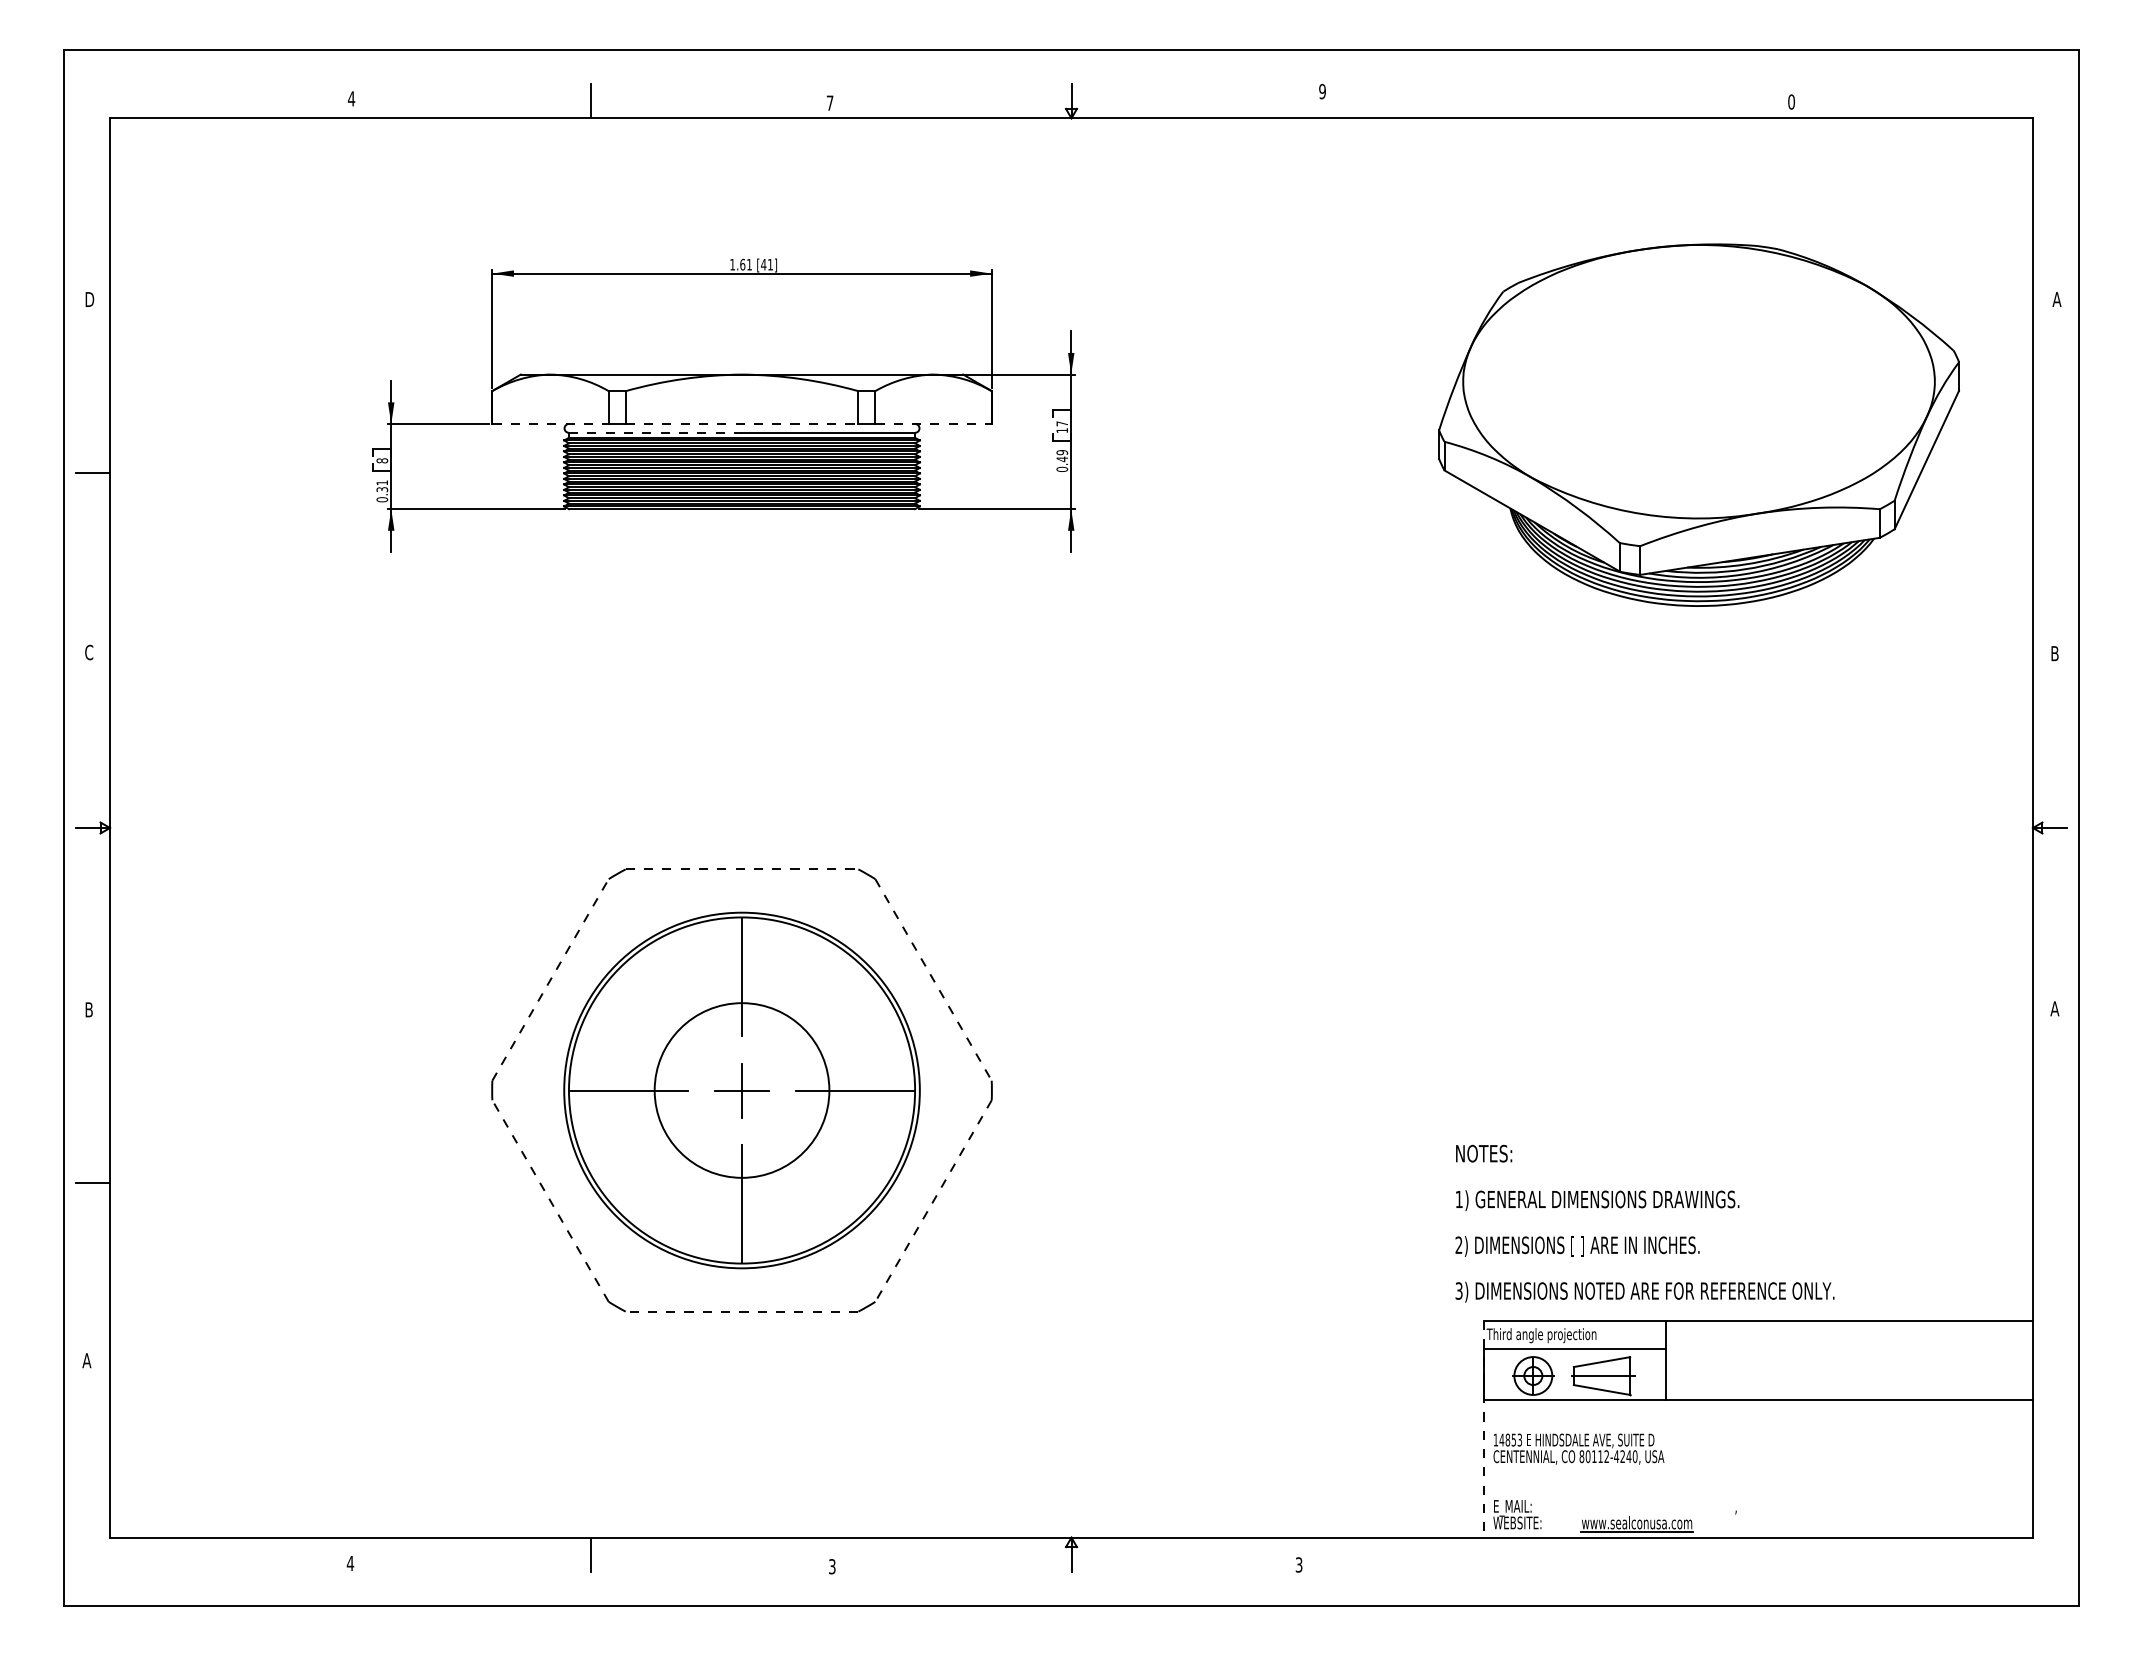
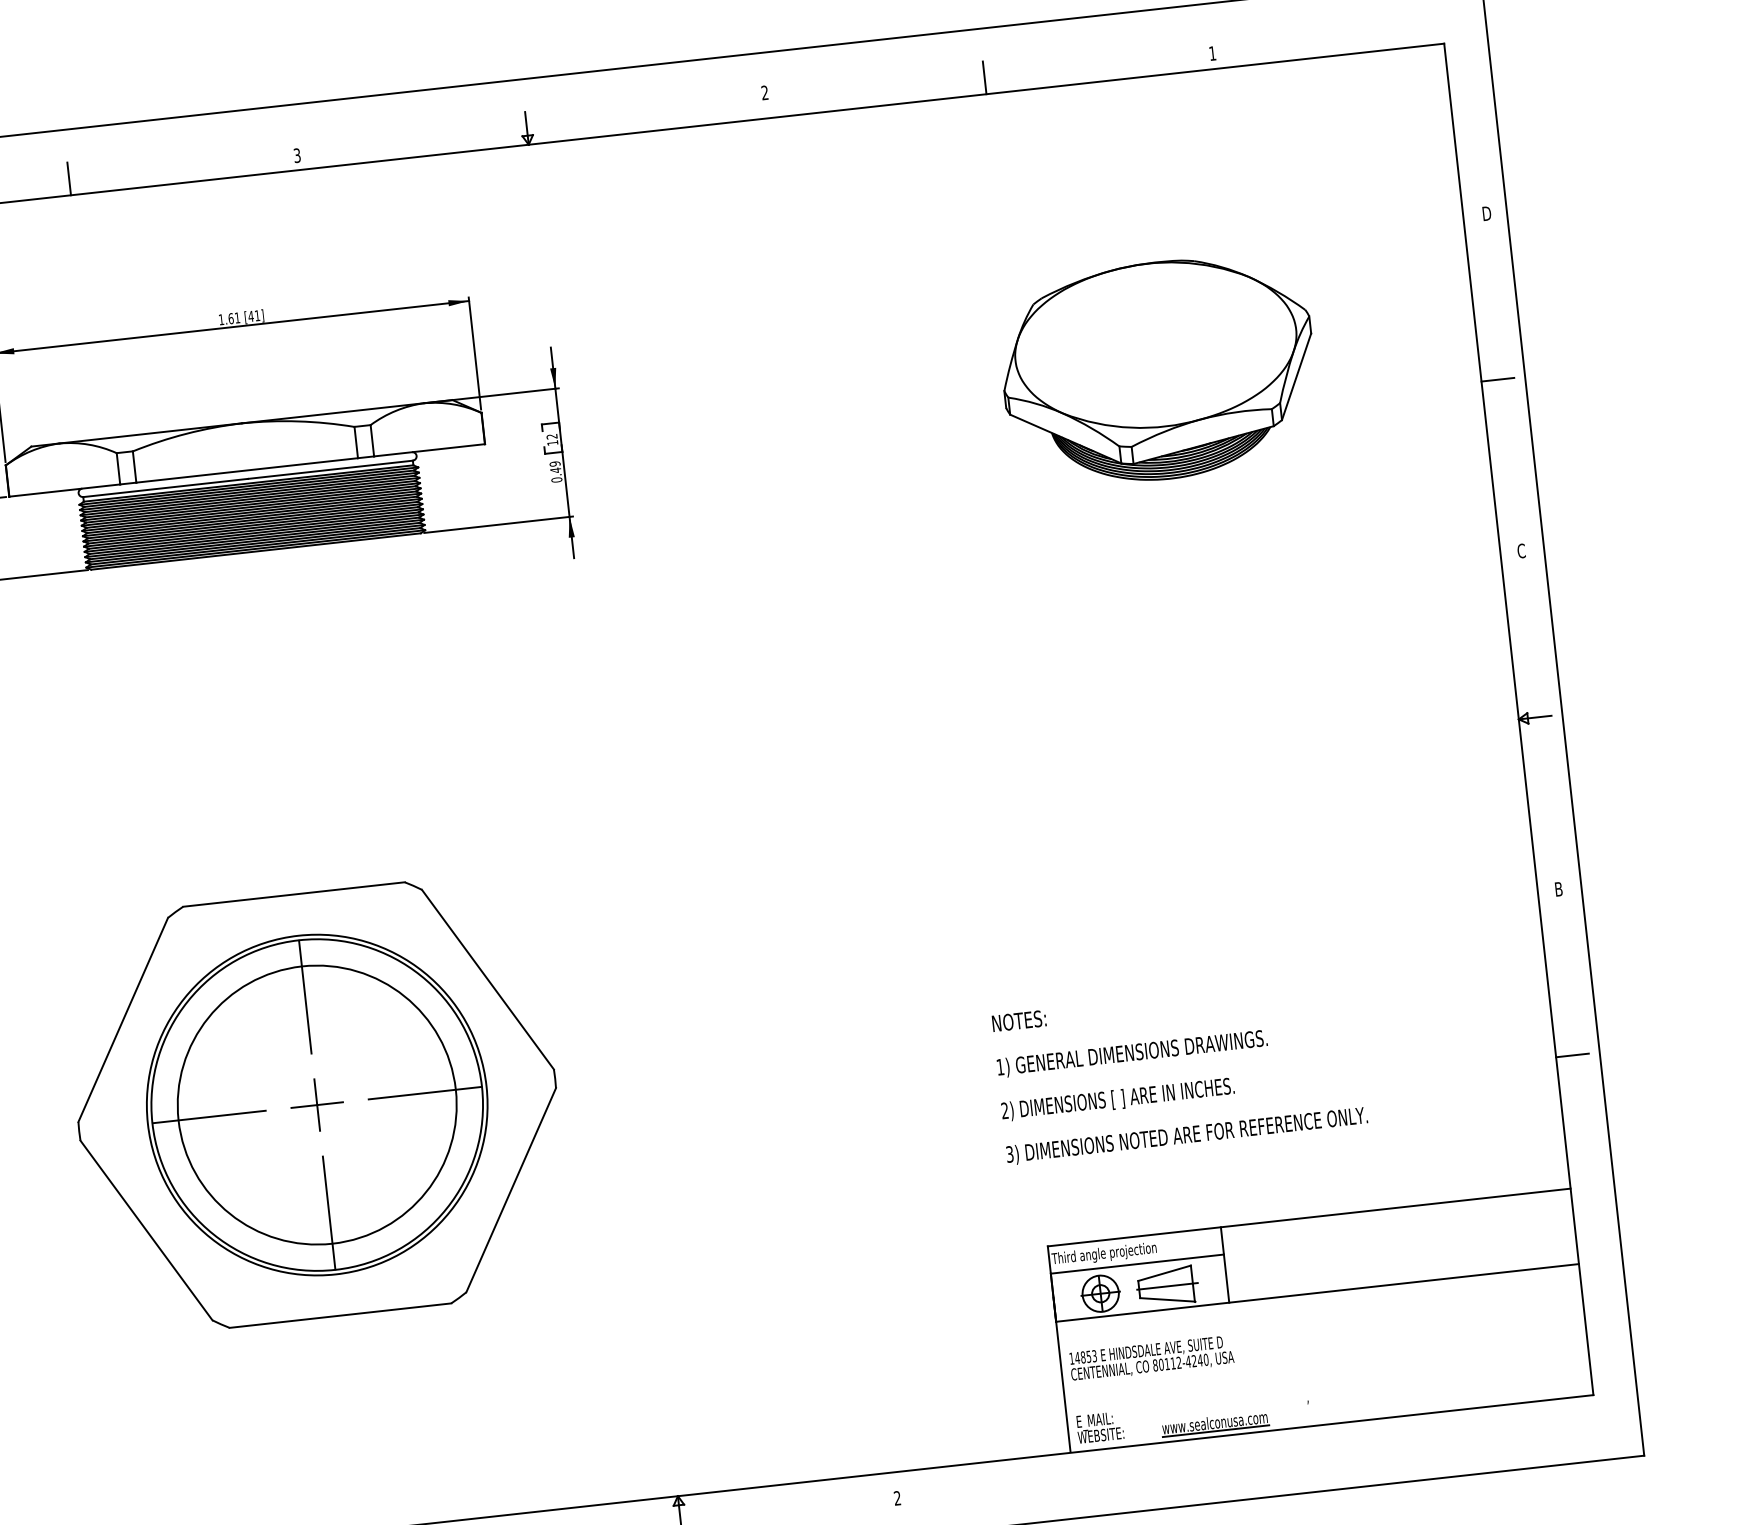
text: (1322, 91) -> (764, 92), 9 -> 2
line: (1552, 101) -> (984, 78), added
text: (1791, 101) -> (1212, 53), 0 -> 1
text: (829, 102) -> (296, 155), 7 -> 3
text: (2057, 299) -> (1486, 213), A -> D
text: (1061, 423) -> (551, 436), 17 -> 12
line: (551, 424) -> (65, 490), dashed -> solid
line: (742, 424) -> (247, 470), dashed -> solid
line: (934, 424) -> (430, 450), dashed -> solid
part: (1699, 425) -> (1159, 371), size x0.62
line: (655, 432) -> (165, 487), dashed -> solid
line: (2049, 473) -> (1497, 380), added
text: (2055, 653) -> (1521, 550), B -> C
line: (742, 869) -> (294, 894), dashed -> solid
line: (550, 979) -> (123, 1019), dashed -> solid
line: (933, 980) -> (487, 980), dashed -> solid
text: (2054, 1008) -> (1558, 889), A -> B
circle: (741, 1090) -> (316, 1105), size x1.67
line: (2049, 1182) -> (1571, 1055), added
line: (550, 1200) -> (146, 1229), dashed -> solid
line: (933, 1201) -> (511, 1190), dashed -> solid
text: (1644, 1223) -> (1179, 1070), moved
line: (741, 1311) -> (339, 1315), dashed -> solid
line: (1483, 1428) -> (1058, 1348), dashed -> solid
text: (1298, 1564) -> (896, 1497), 3 -> 2

